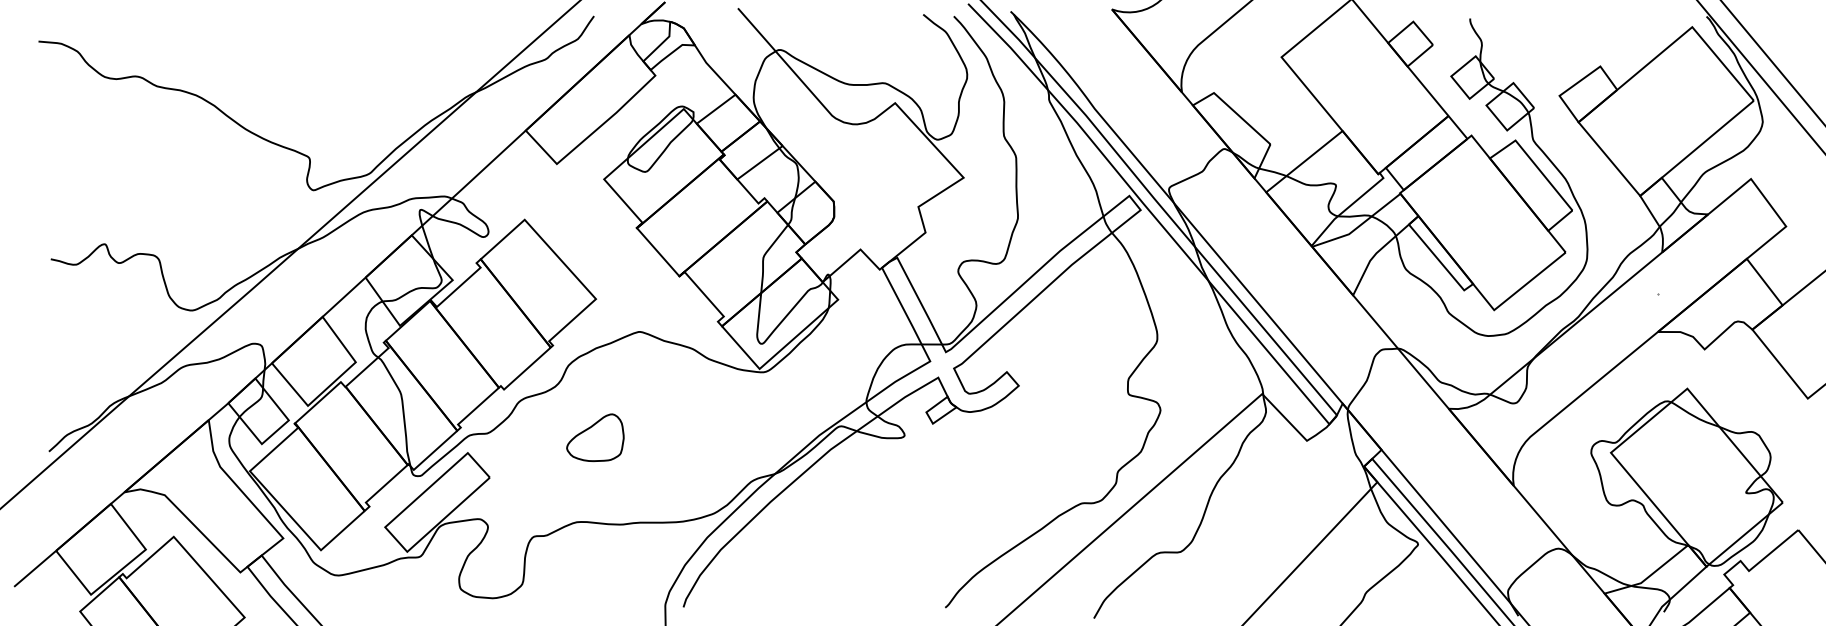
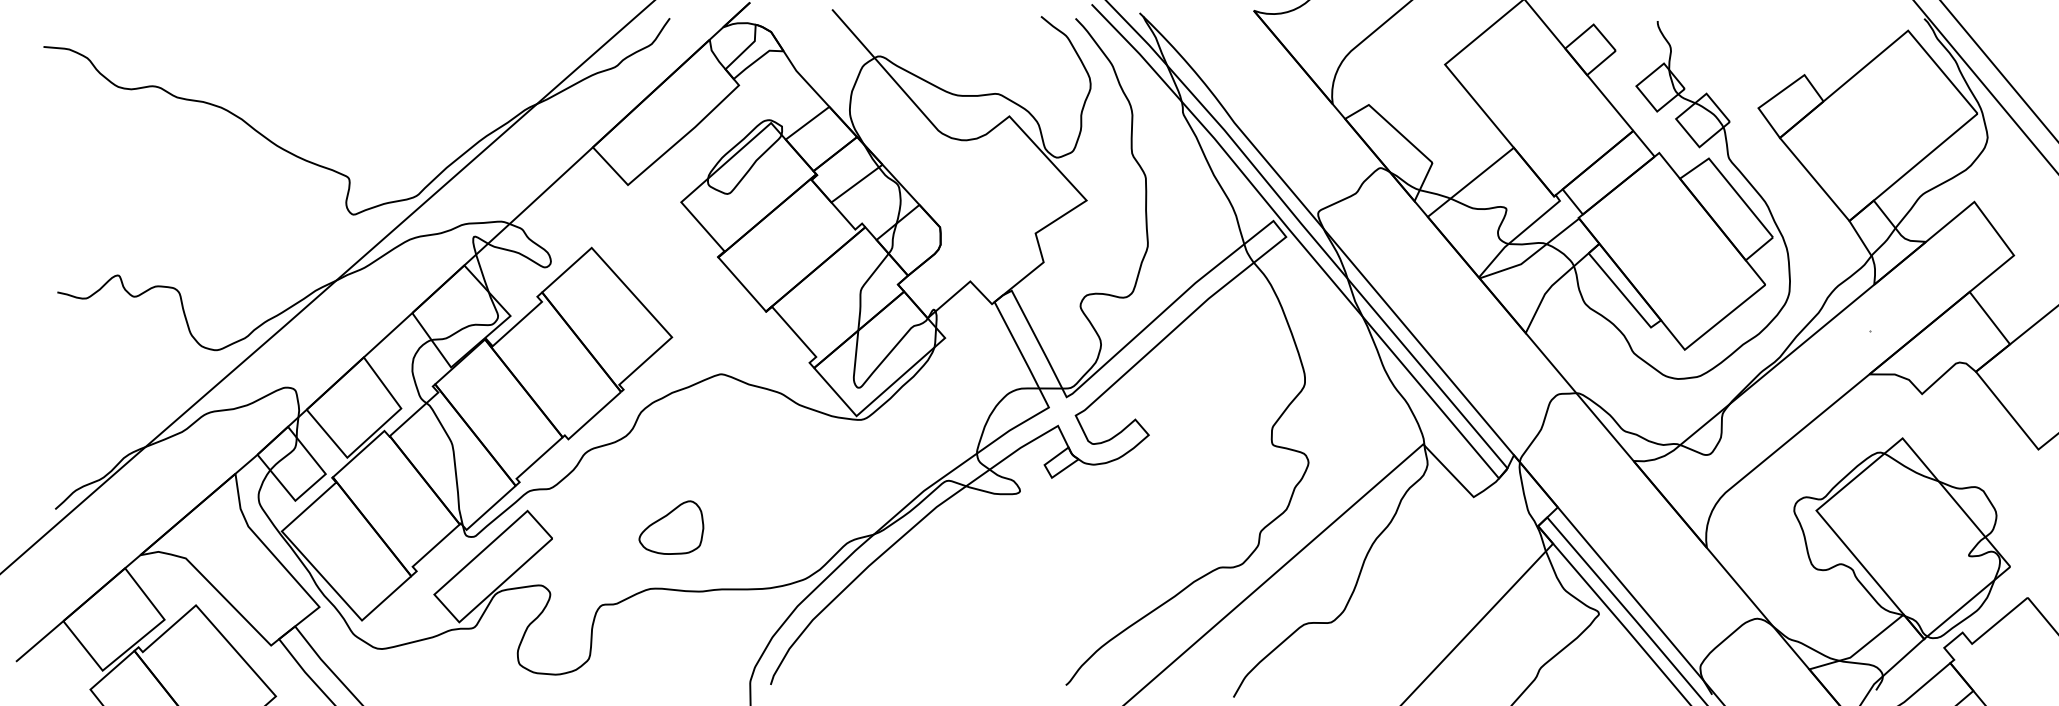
part: (595, 437) -> (671, 527), moved

